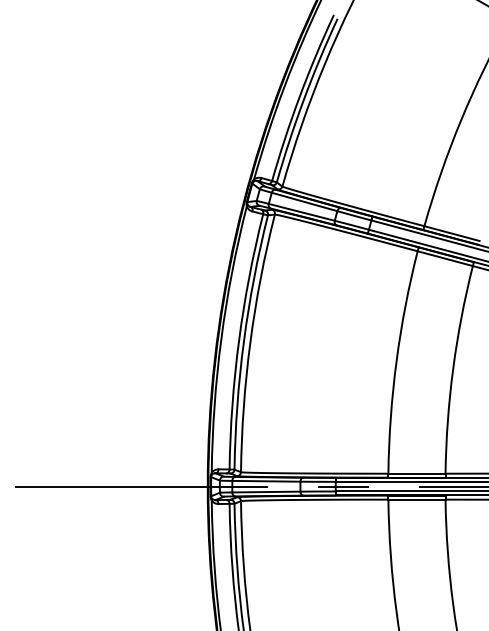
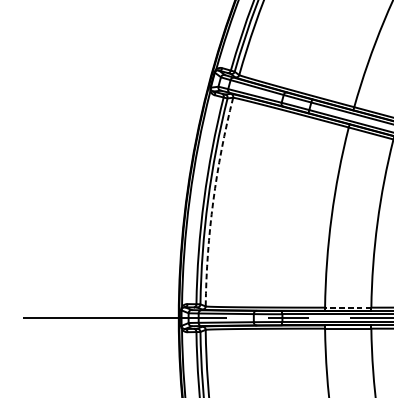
arc: (250, 342) -> (213, 201), solid -> dashed
line: (416, 473) -> (347, 307), solid -> dashed

